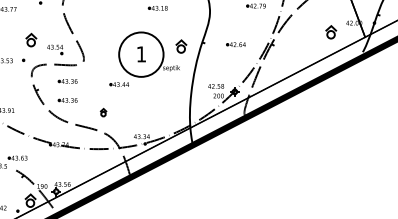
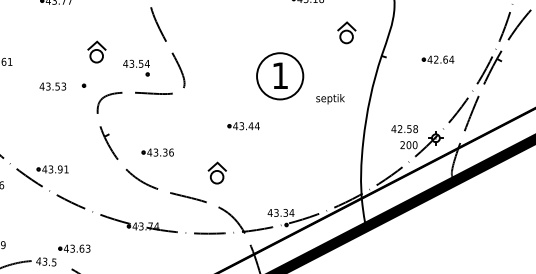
part: (181, 46) -> (347, 32), moved
circle: (141, 54) -> (280, 75), size x0.62
part: (67, 81) -> (157, 120), removed
part: (103, 112) -> (217, 172), size x1.67

